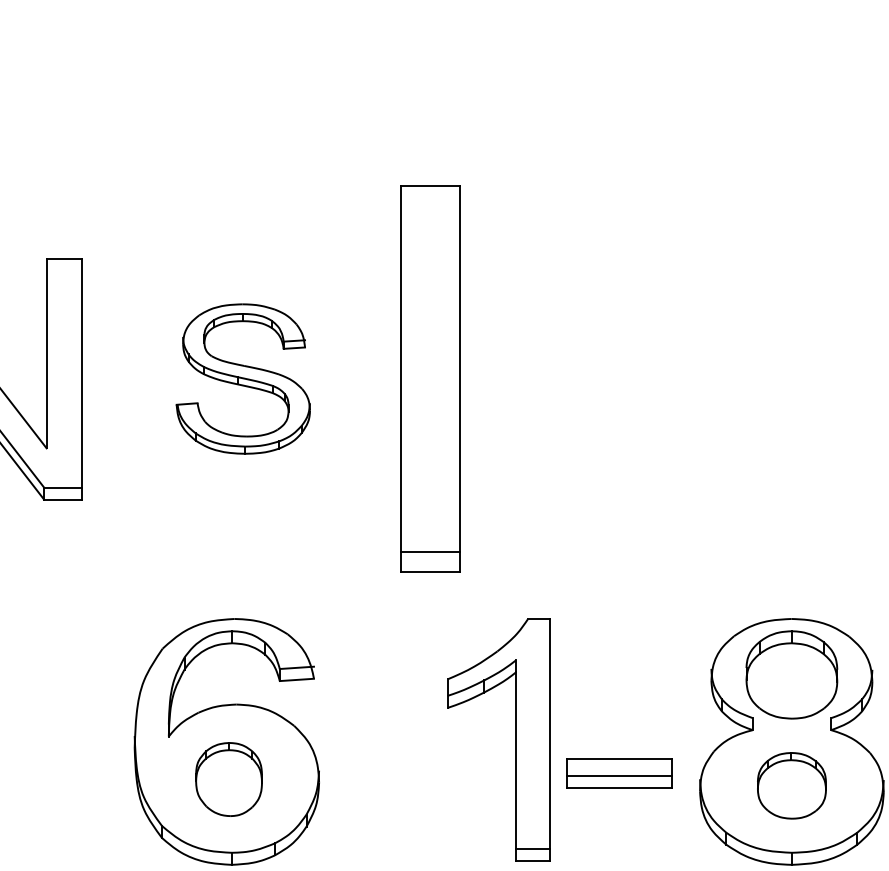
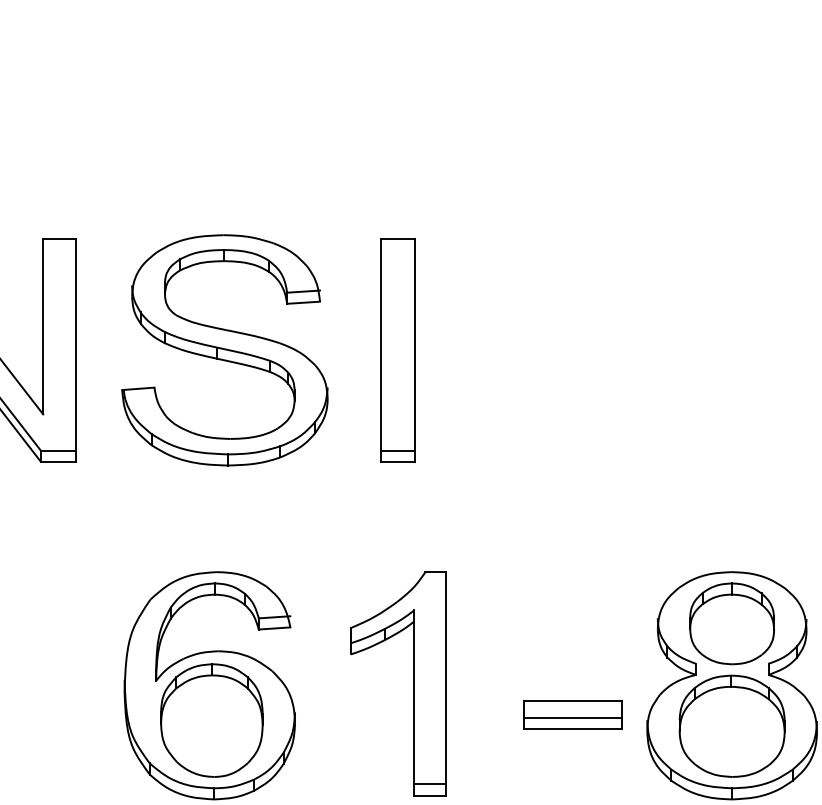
part: (243, 378) -> (225, 349), size x1.67
part: (430, 379) -> (398, 350), size x0.62
part: (515, 739) -> (413, 683), moved
part: (228, 779) -> (211, 720), size x1.67
part: (791, 785) -> (731, 726), size x1.67

